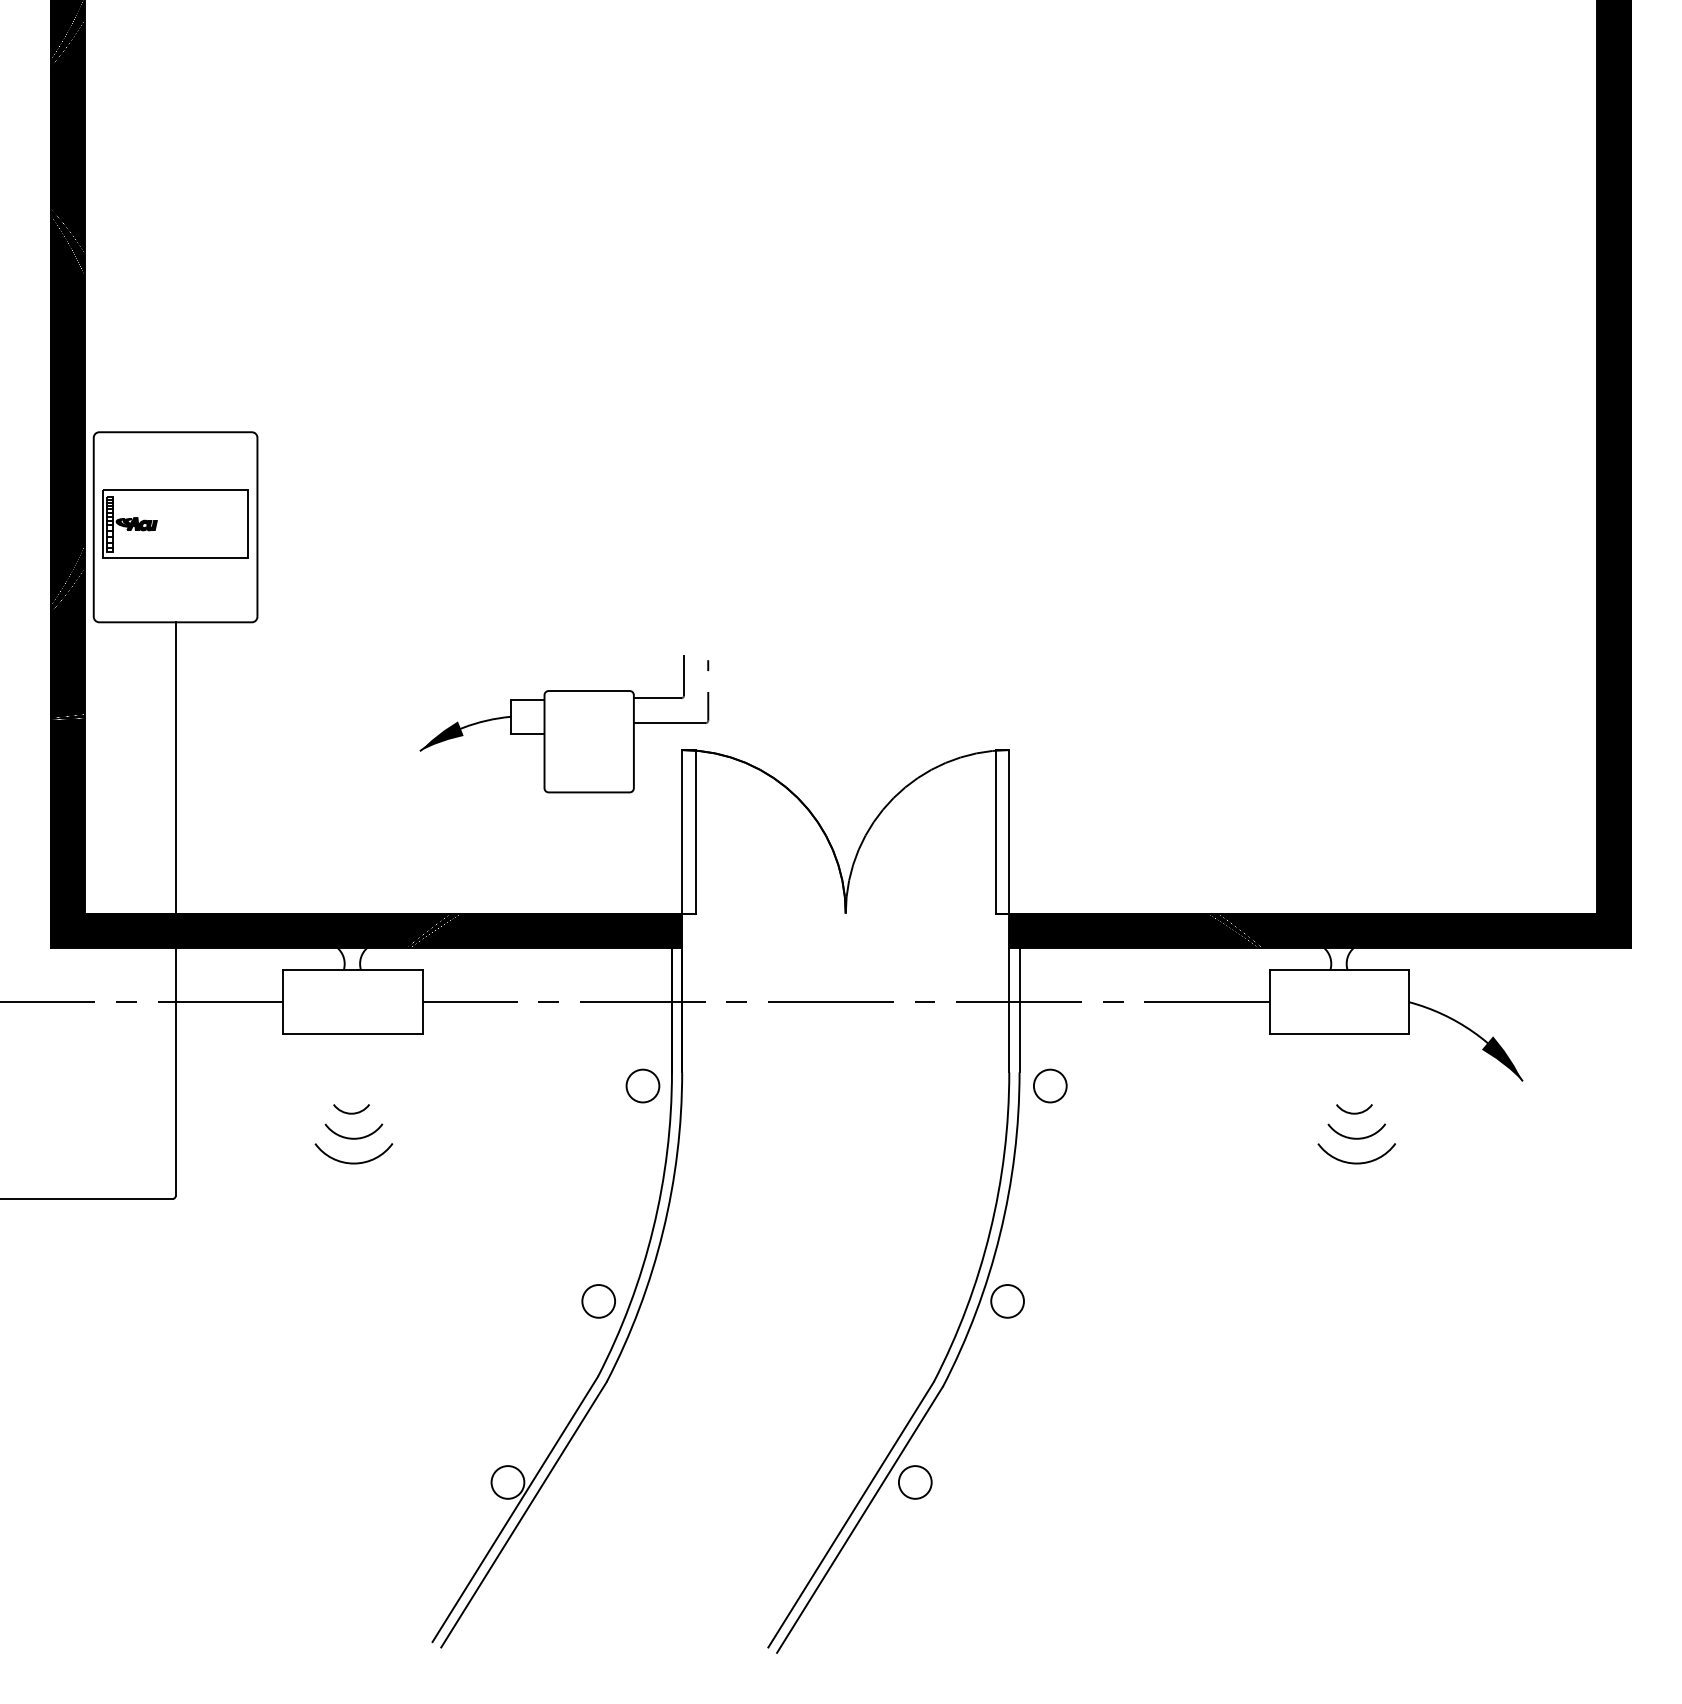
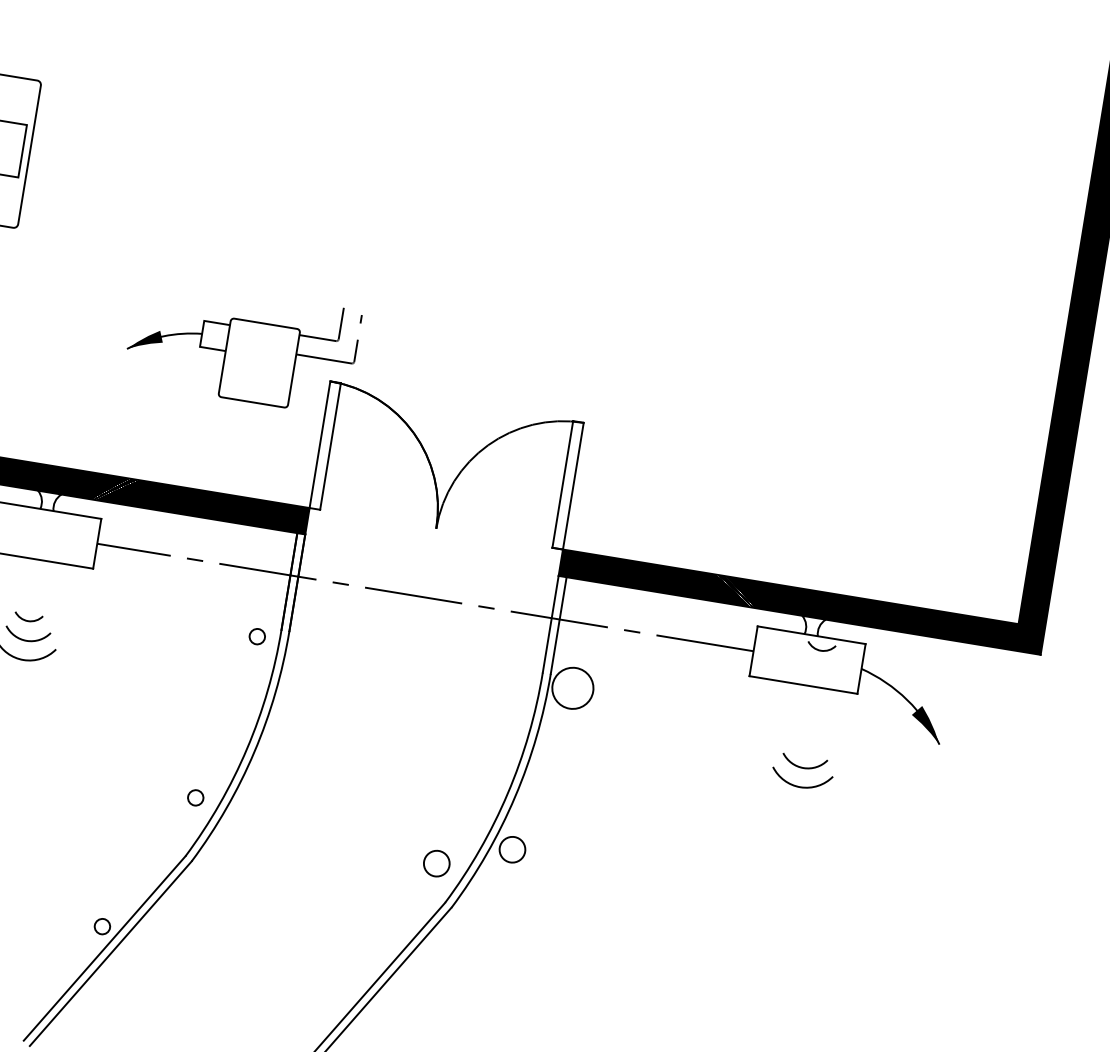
circle: (642, 1085) -> (257, 636), size x0.6
circle: (1049, 1085) -> (572, 687), size x1.6
arc: (1354, 1112) -> (821, 649), moved
circle: (598, 1301) -> (195, 797), size x0.6
circle: (507, 1482) -> (102, 926), size x0.6
circle: (915, 1482) -> (436, 863), moved

